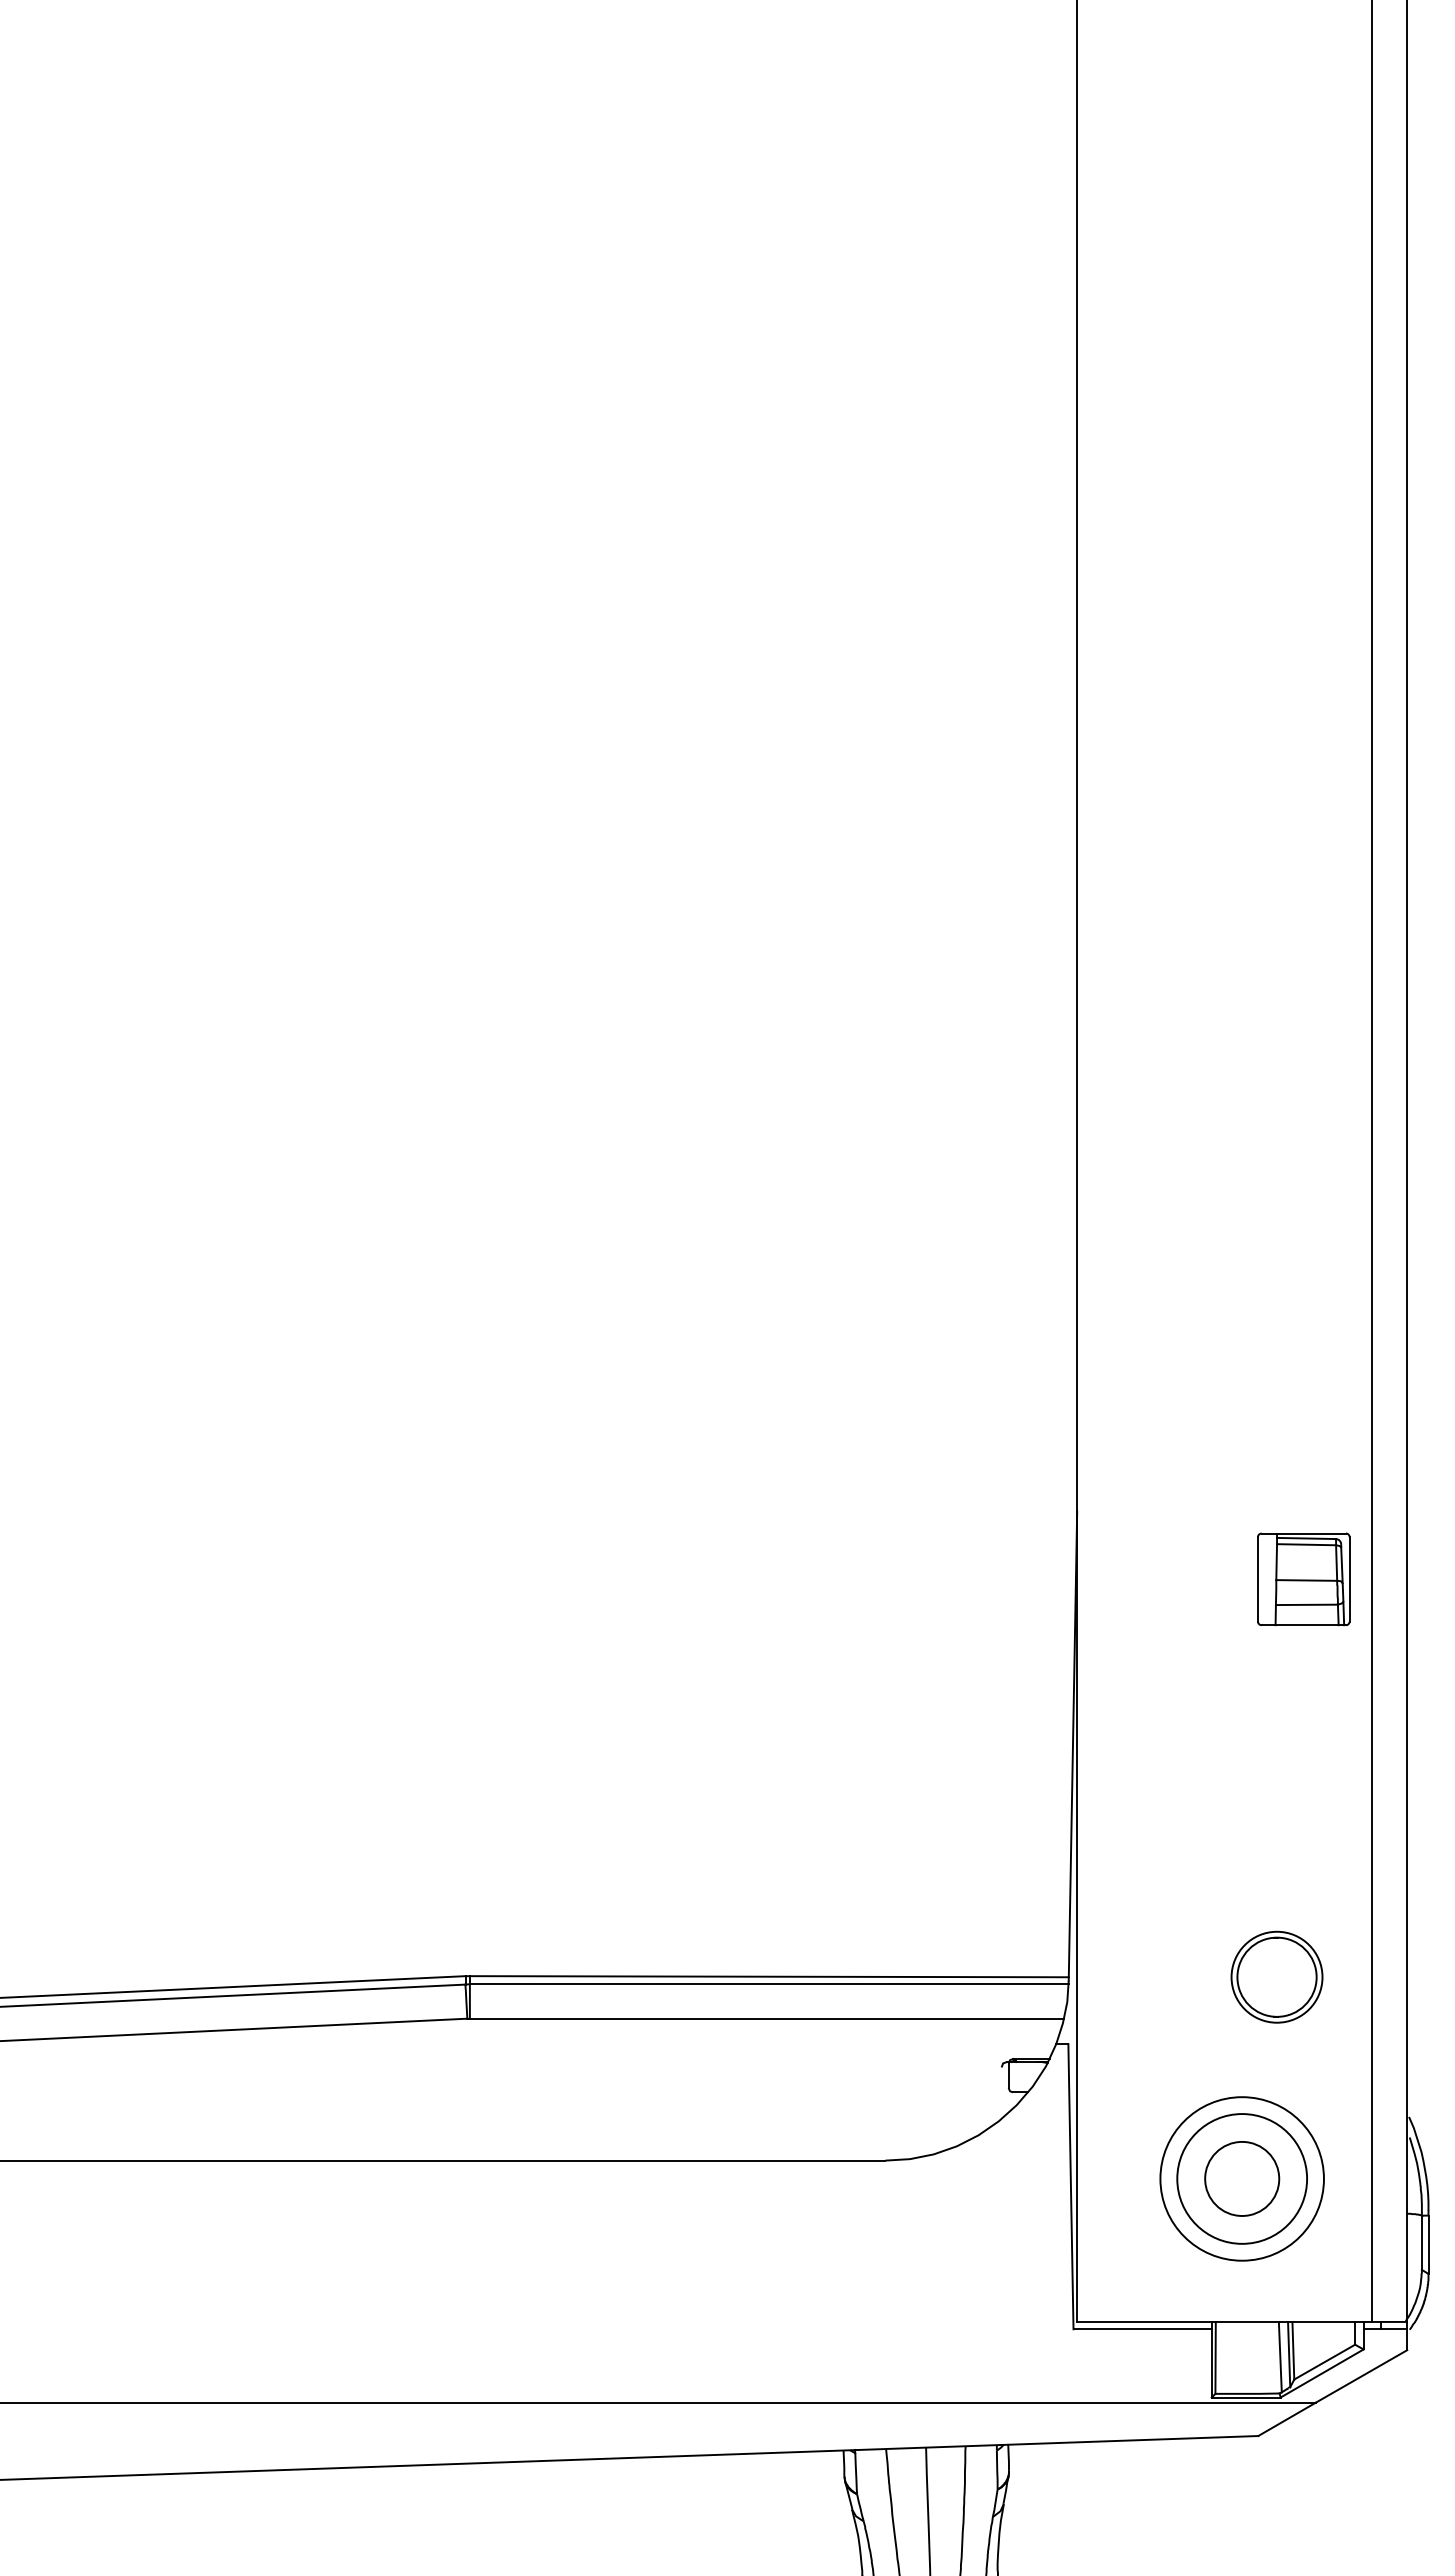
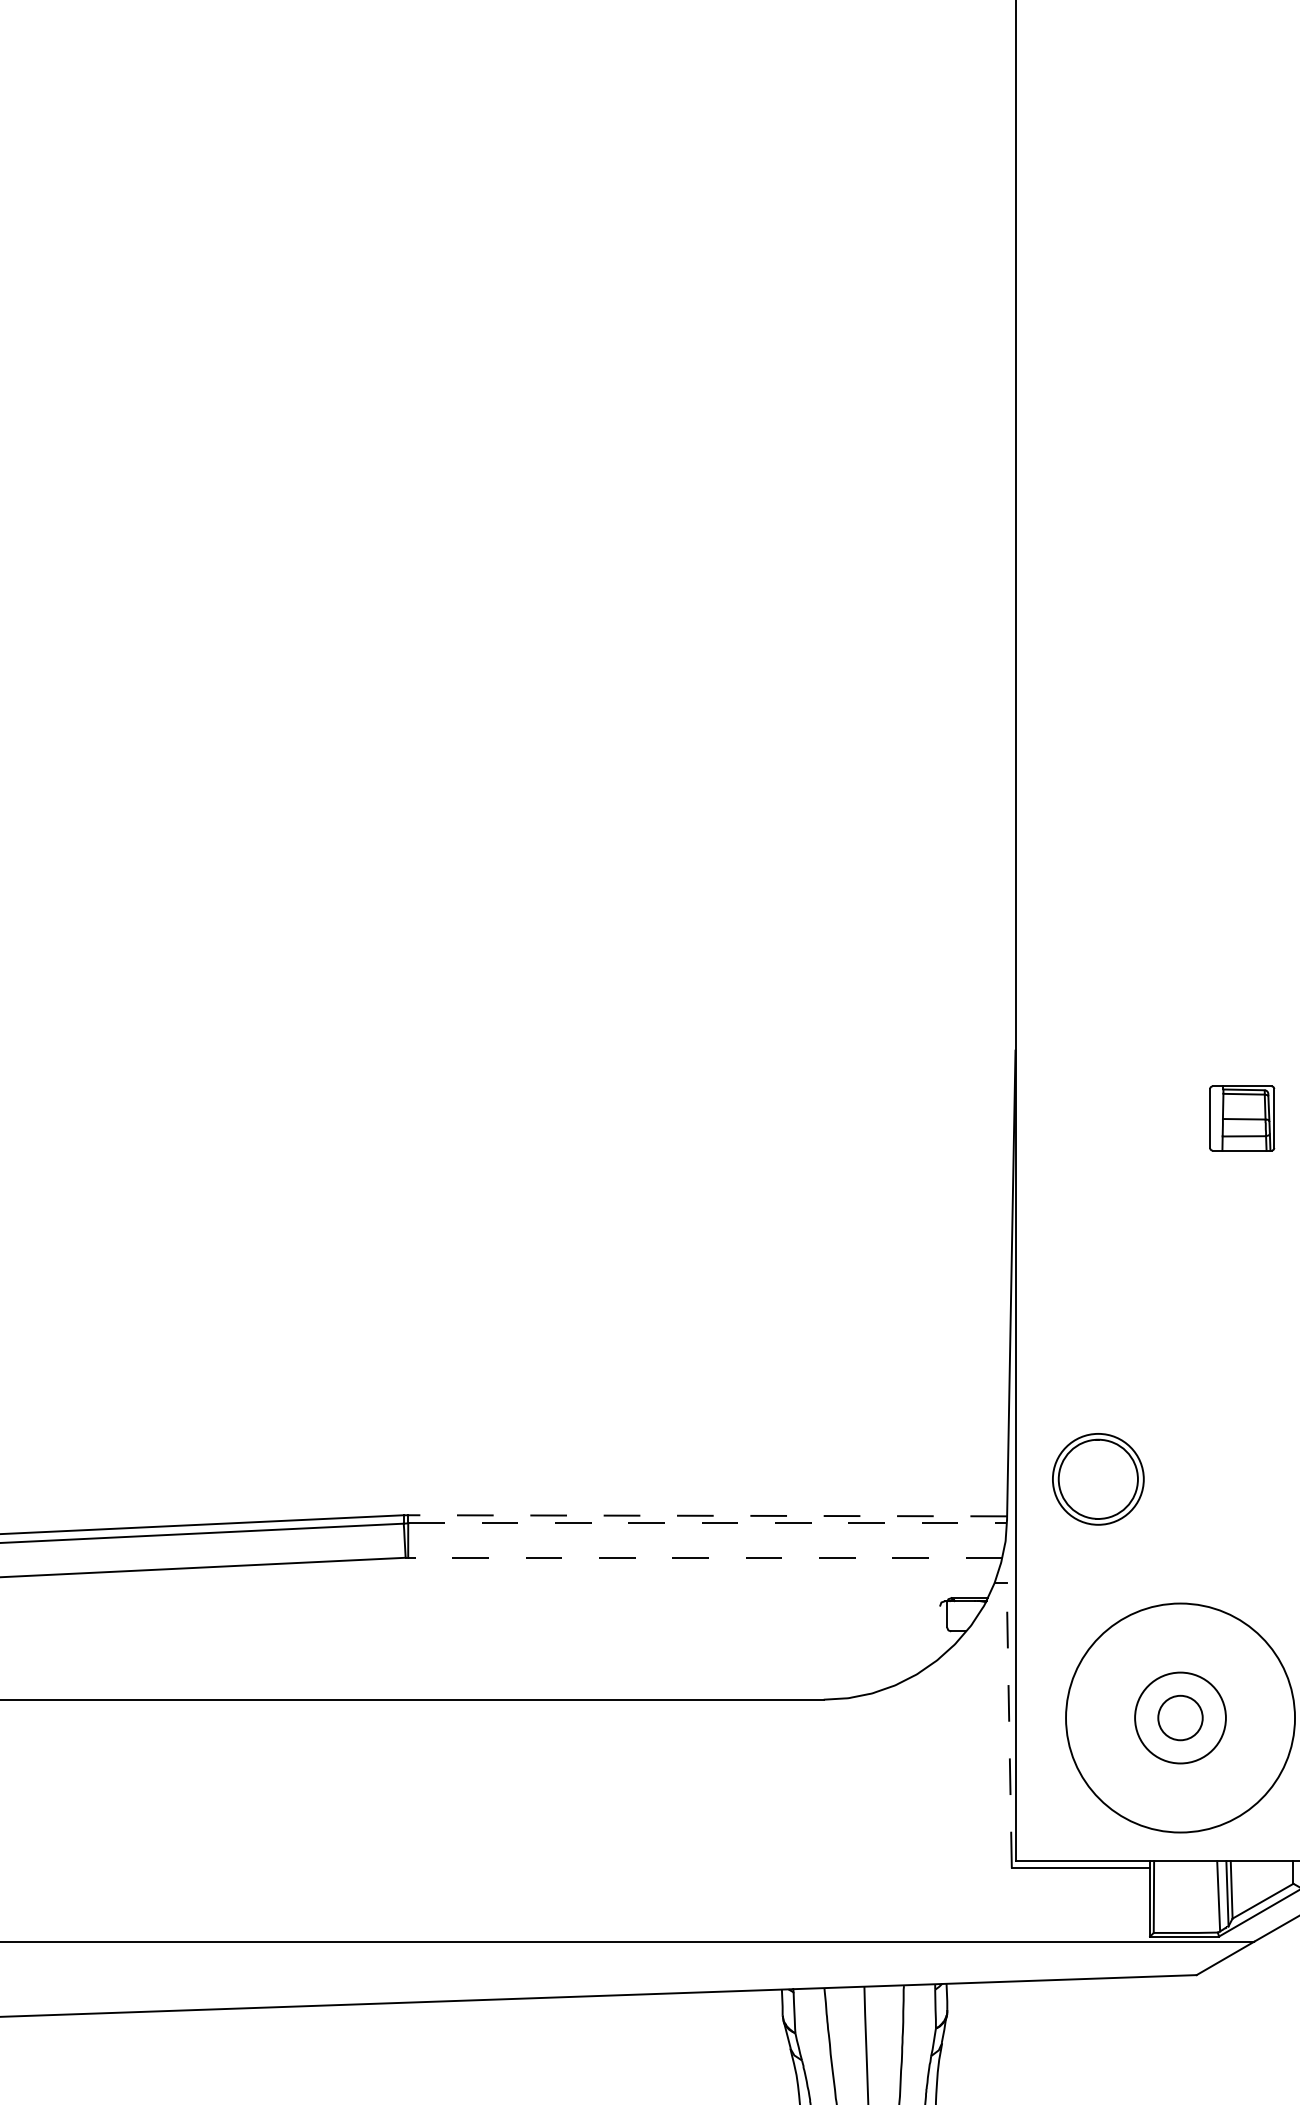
part: (1303, 1579) -> (1241, 1118), size x0.7
line: (768, 1976) -> (706, 1515), solid -> dashed
part: (1276, 1976) -> (1097, 1478), moved
line: (769, 1984) -> (707, 1523), solid -> dashed
line: (766, 2018) -> (704, 1557), solid -> dashed
circle: (1241, 2178) -> (1179, 1717), size x1.4
circle: (1242, 2178) -> (1180, 1717), size x0.6
circle: (1242, 2178) -> (1180, 1717), size x0.7
line: (1070, 2186) -> (1008, 1725), solid -> dashed

